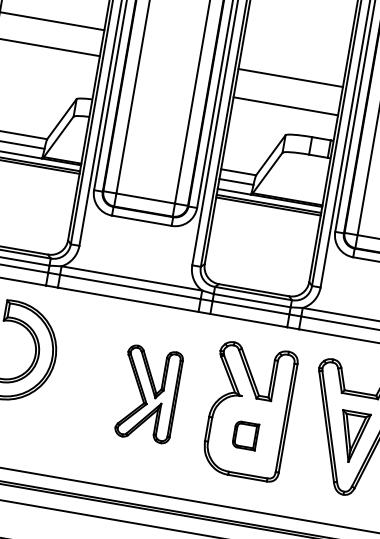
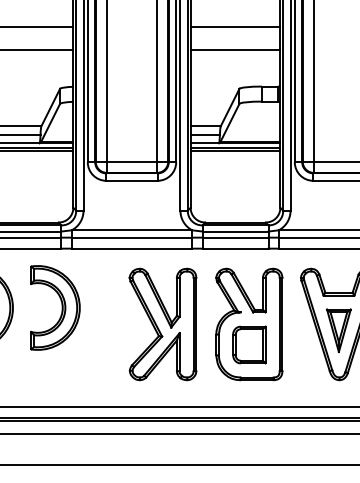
line: (290, 78) -> (235, 27), moved
line: (285, 106) -> (235, 49), moved
part: (148, 394) -> (162, 324), size x1.43
part: (245, 435) -> (249, 344), size x1.67

